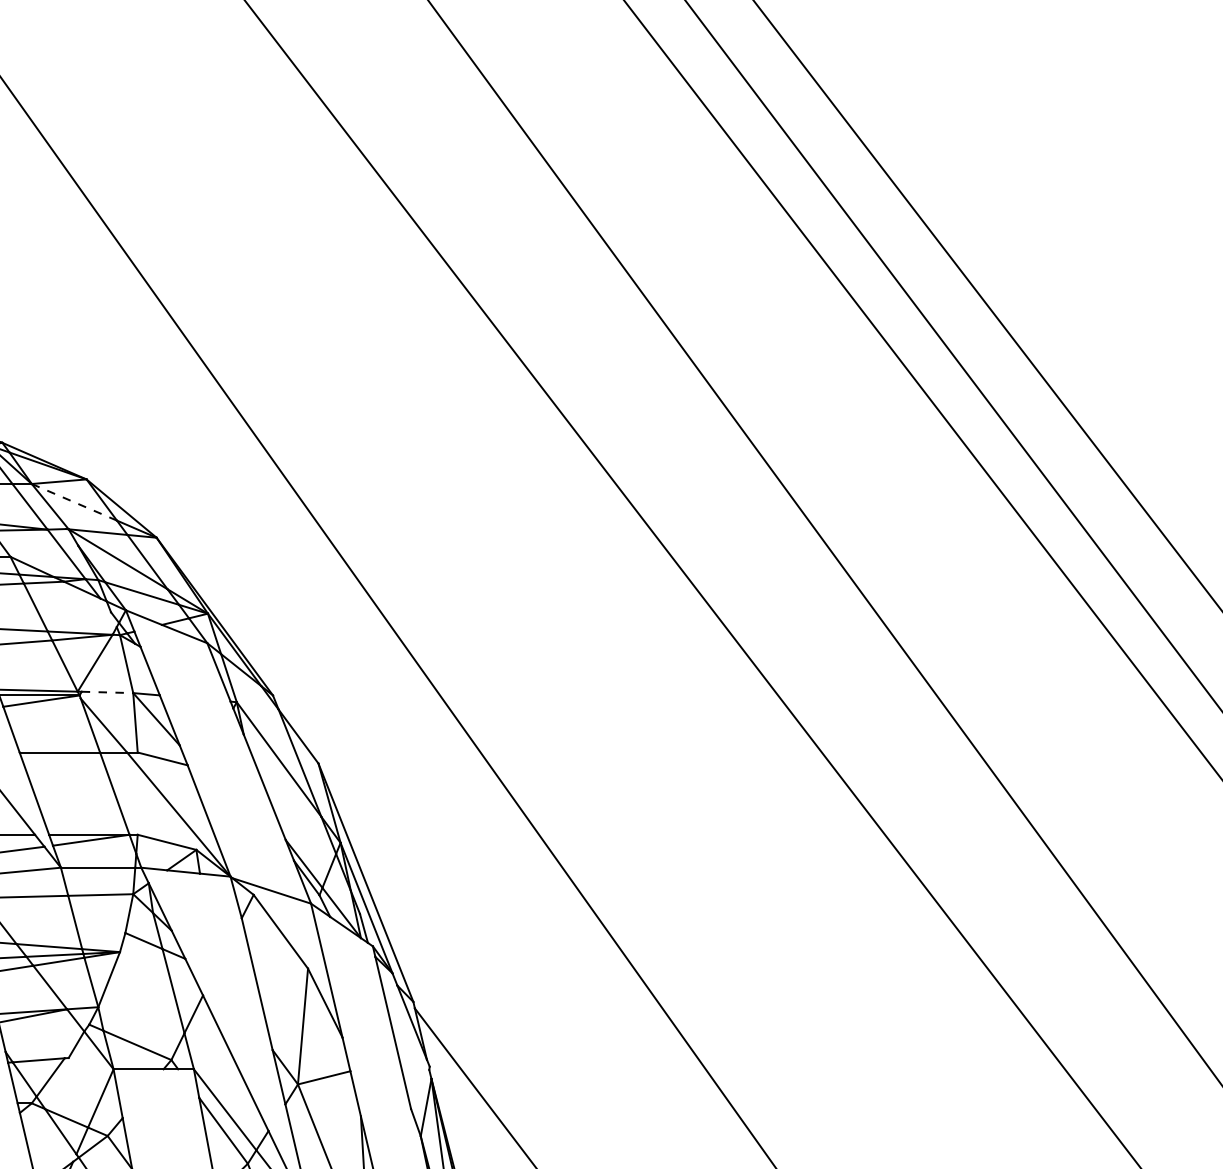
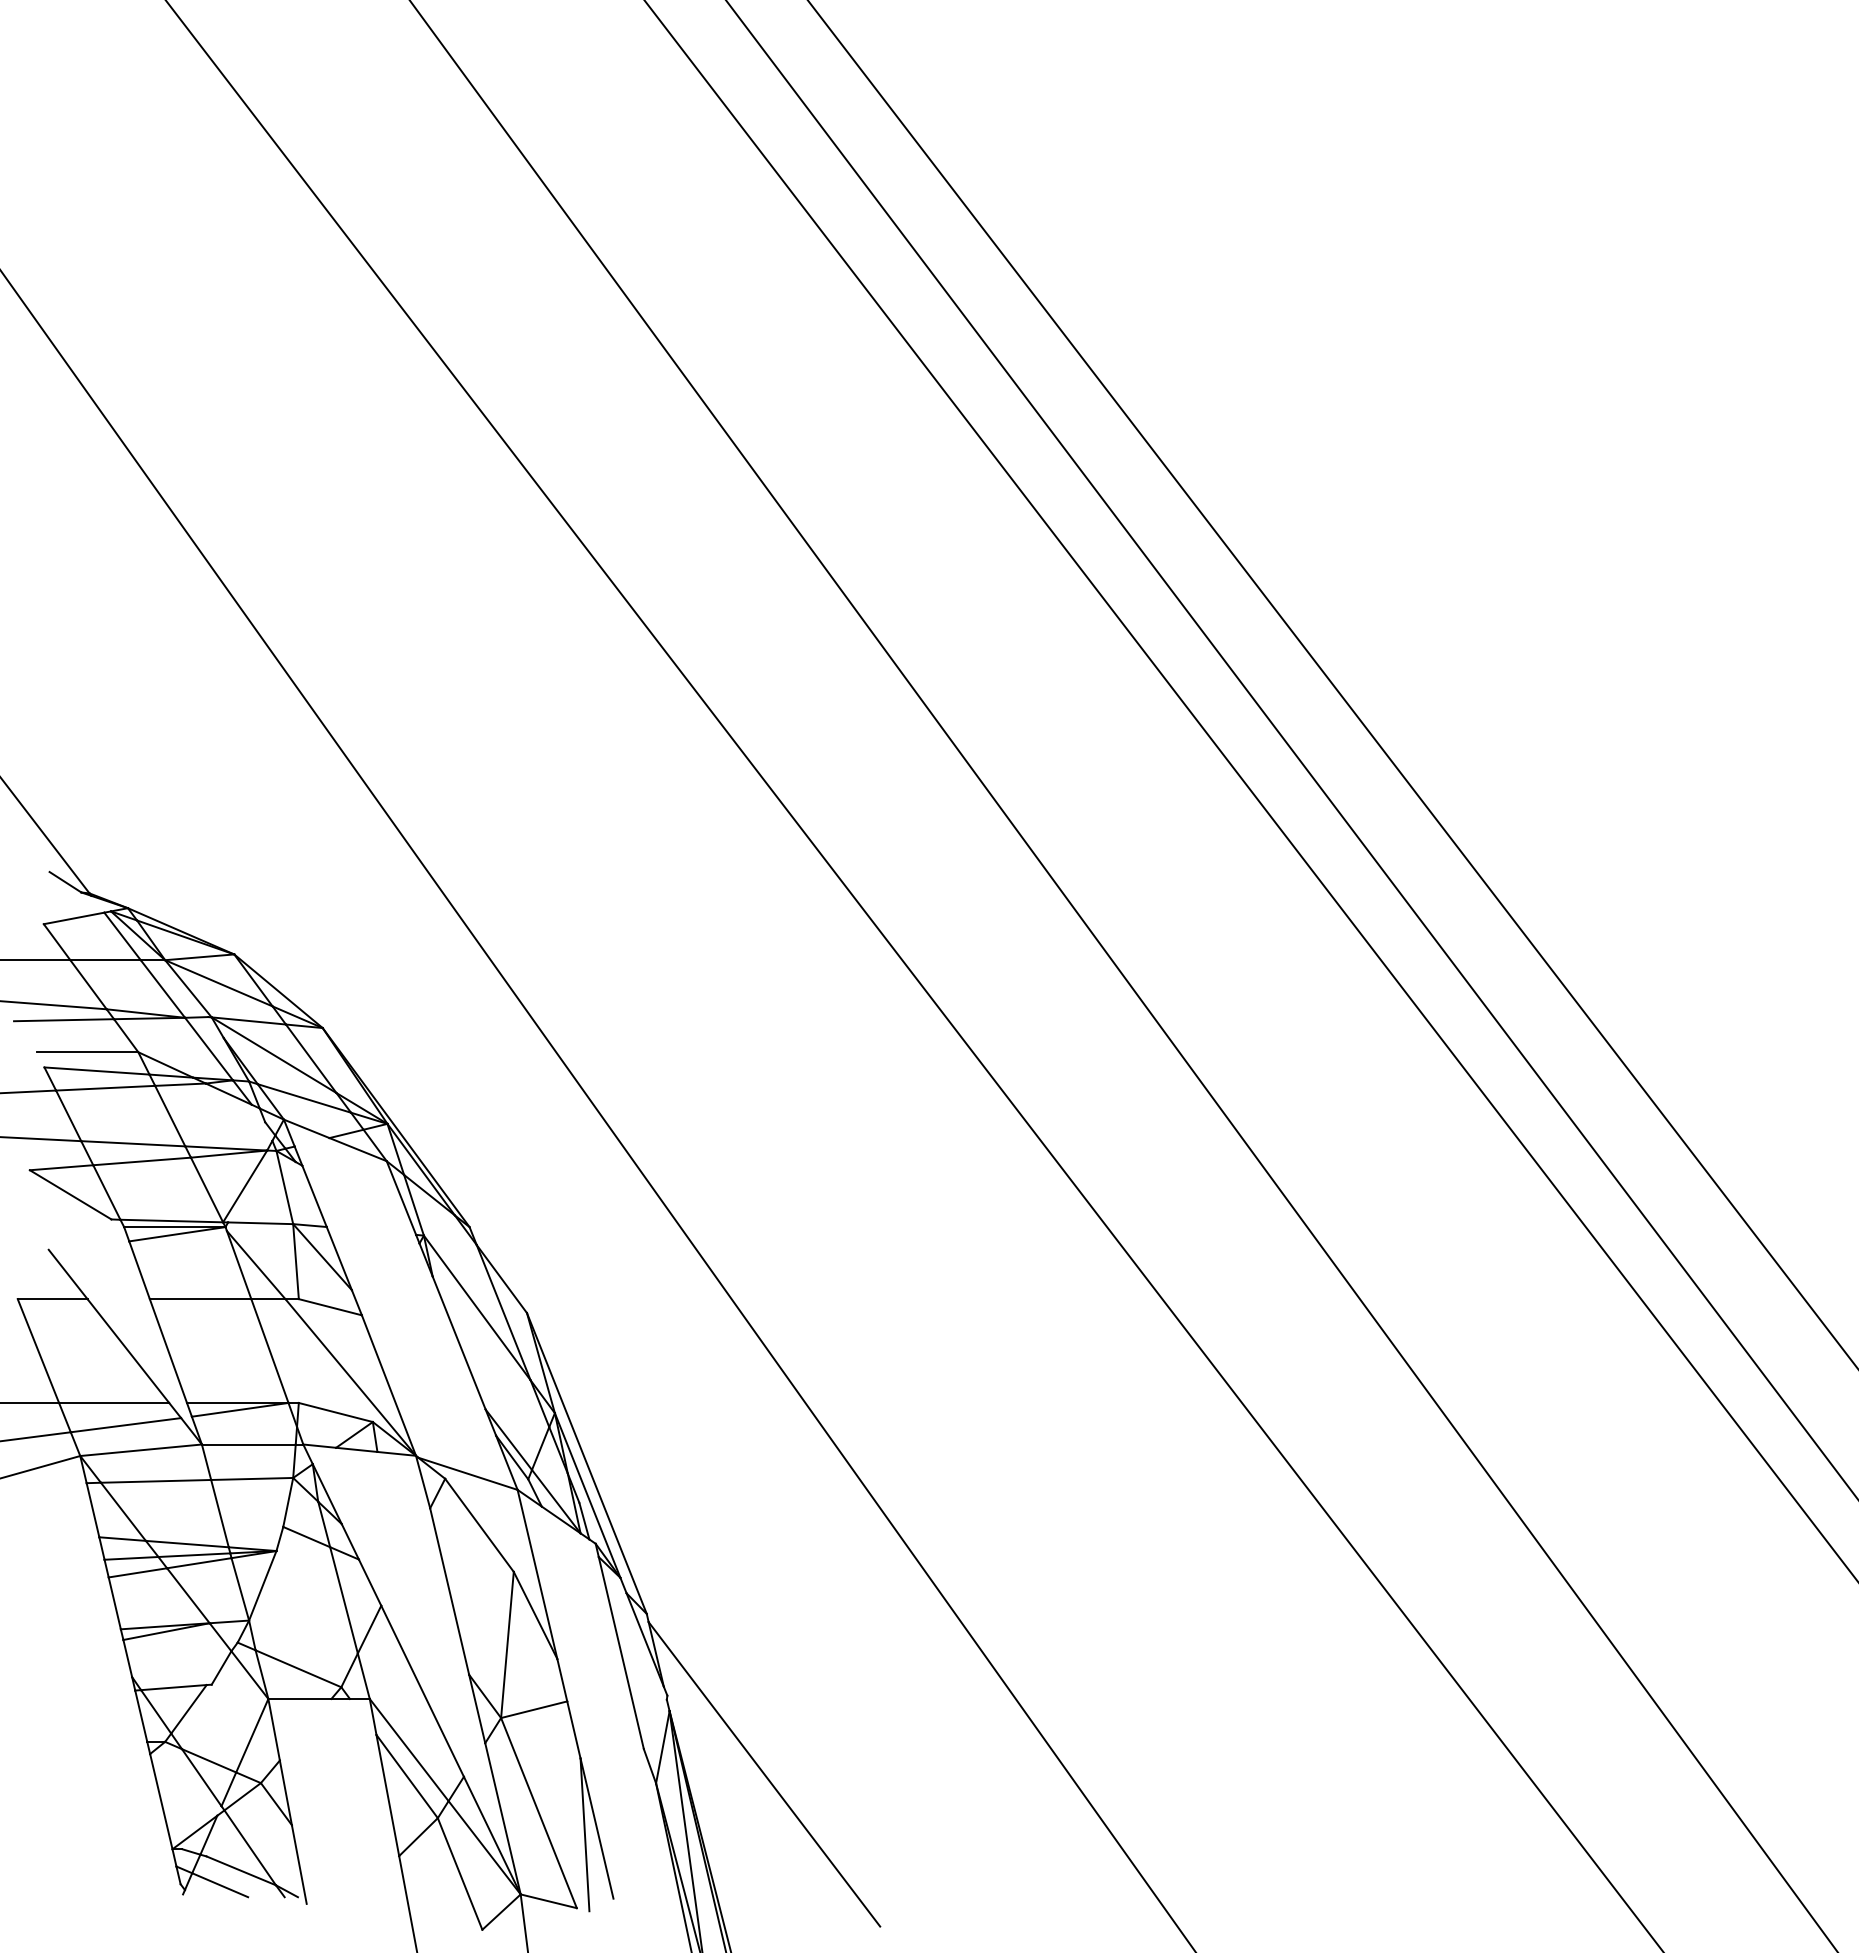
line: (74, 502) -> (219, 983), dashed -> solid
line: (107, 692) -> (260, 1223), dashed -> solid

